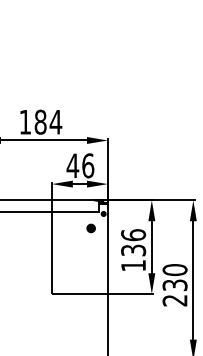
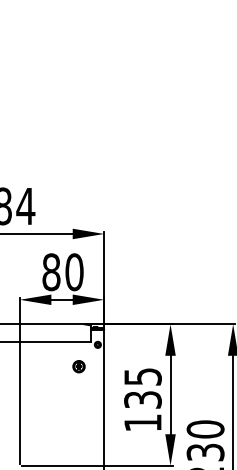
text: (80, 165) -> (62, 271), 46 -> 80
text: (133, 235) -> (142, 377), 136 -> 135

